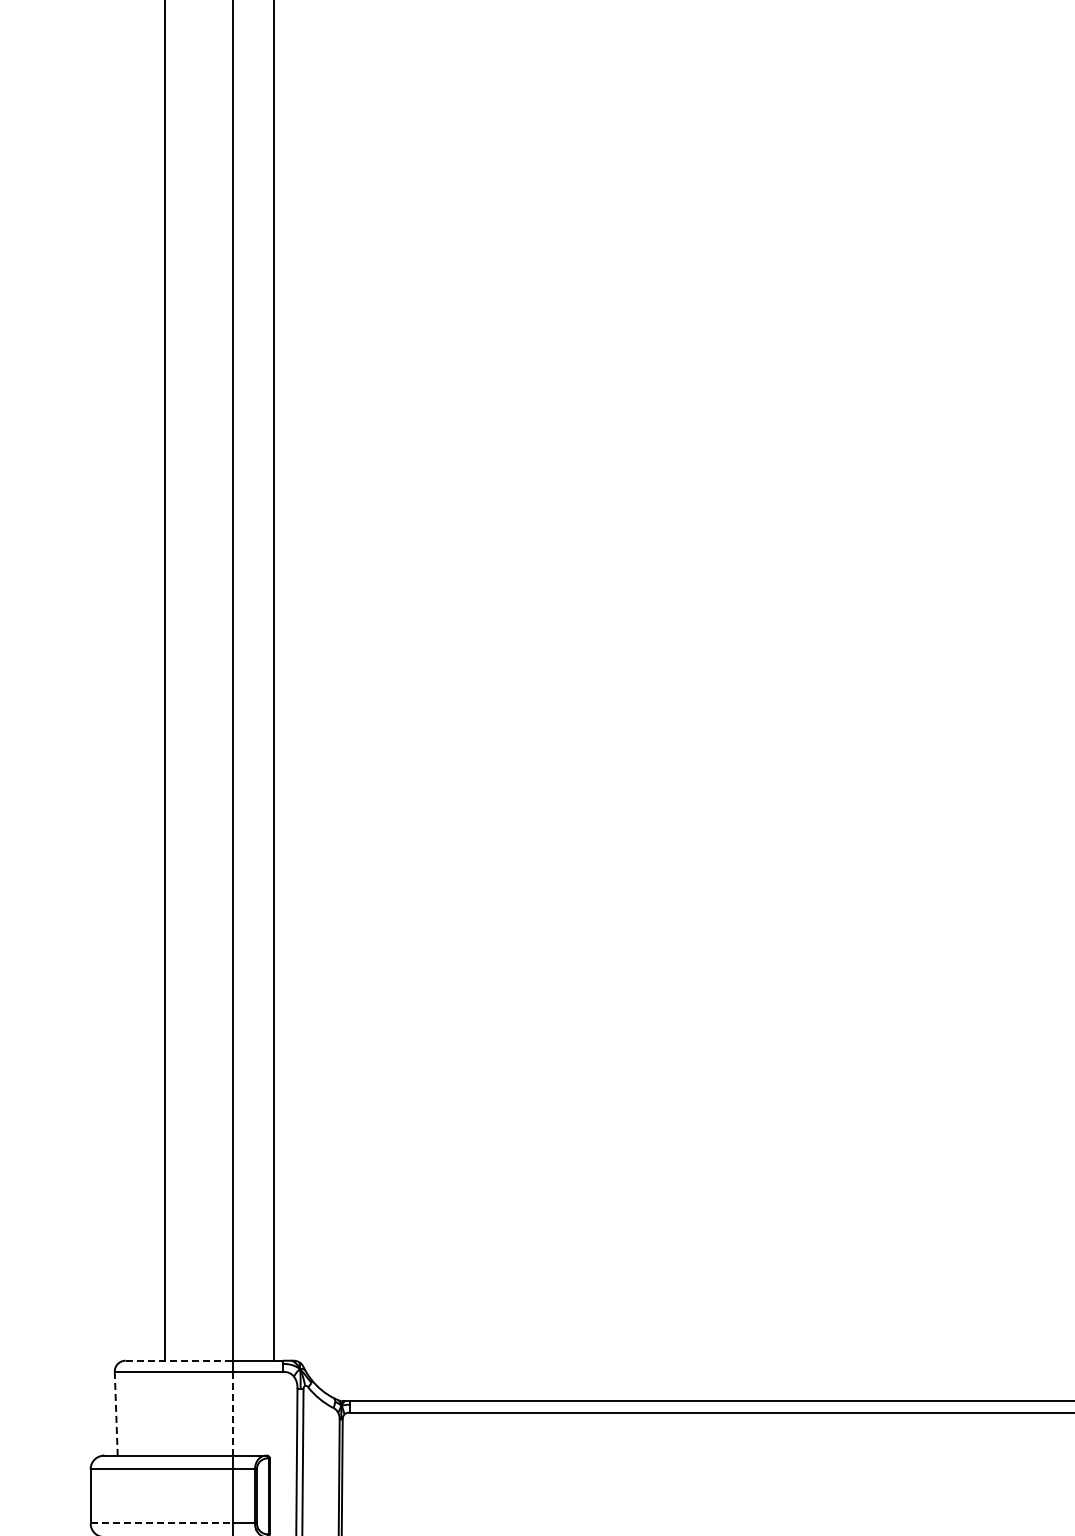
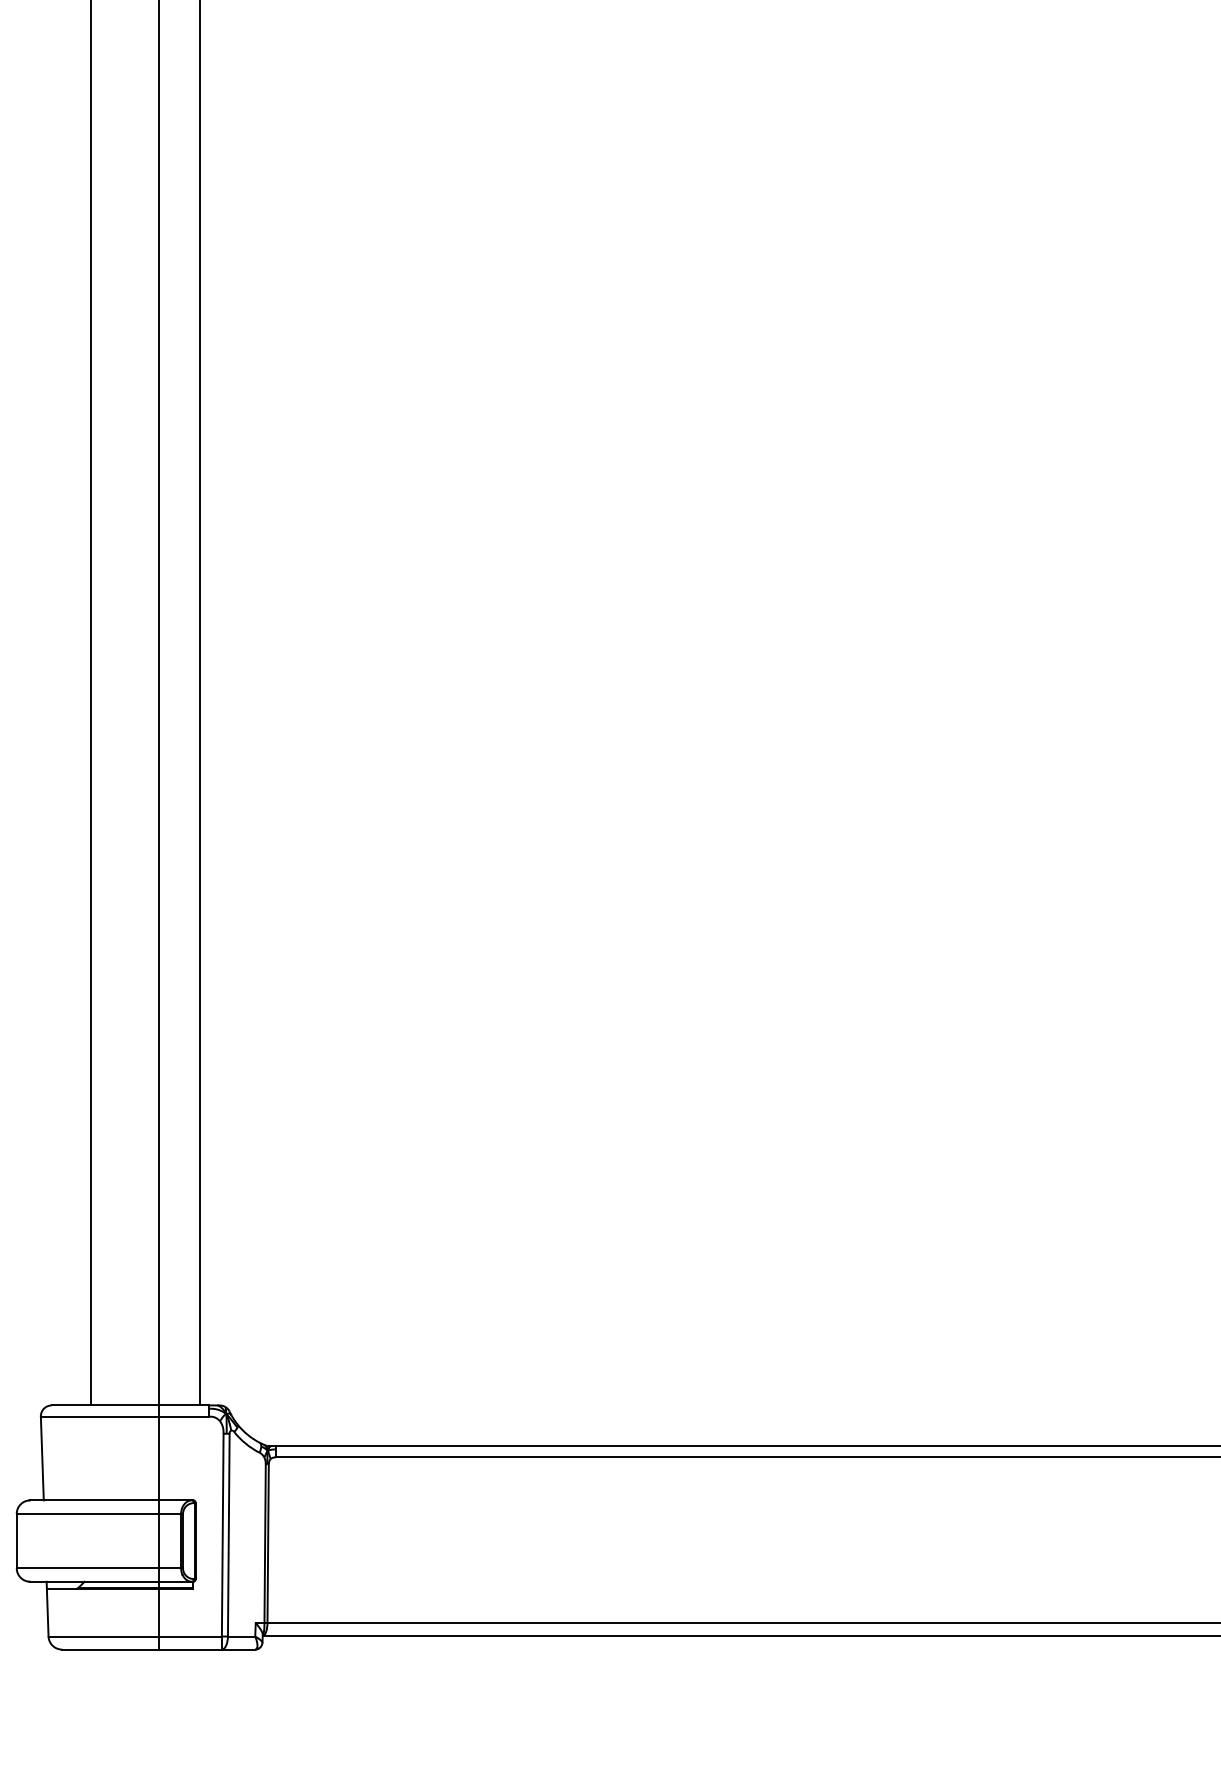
line: (179, 1360) -> (105, 1405), dashed -> solid
line: (116, 1413) -> (42, 1458), dashed -> solid
line: (233, 1413) -> (159, 1458), dashed -> solid
line: (162, 1523) -> (88, 1568), dashed -> solid

